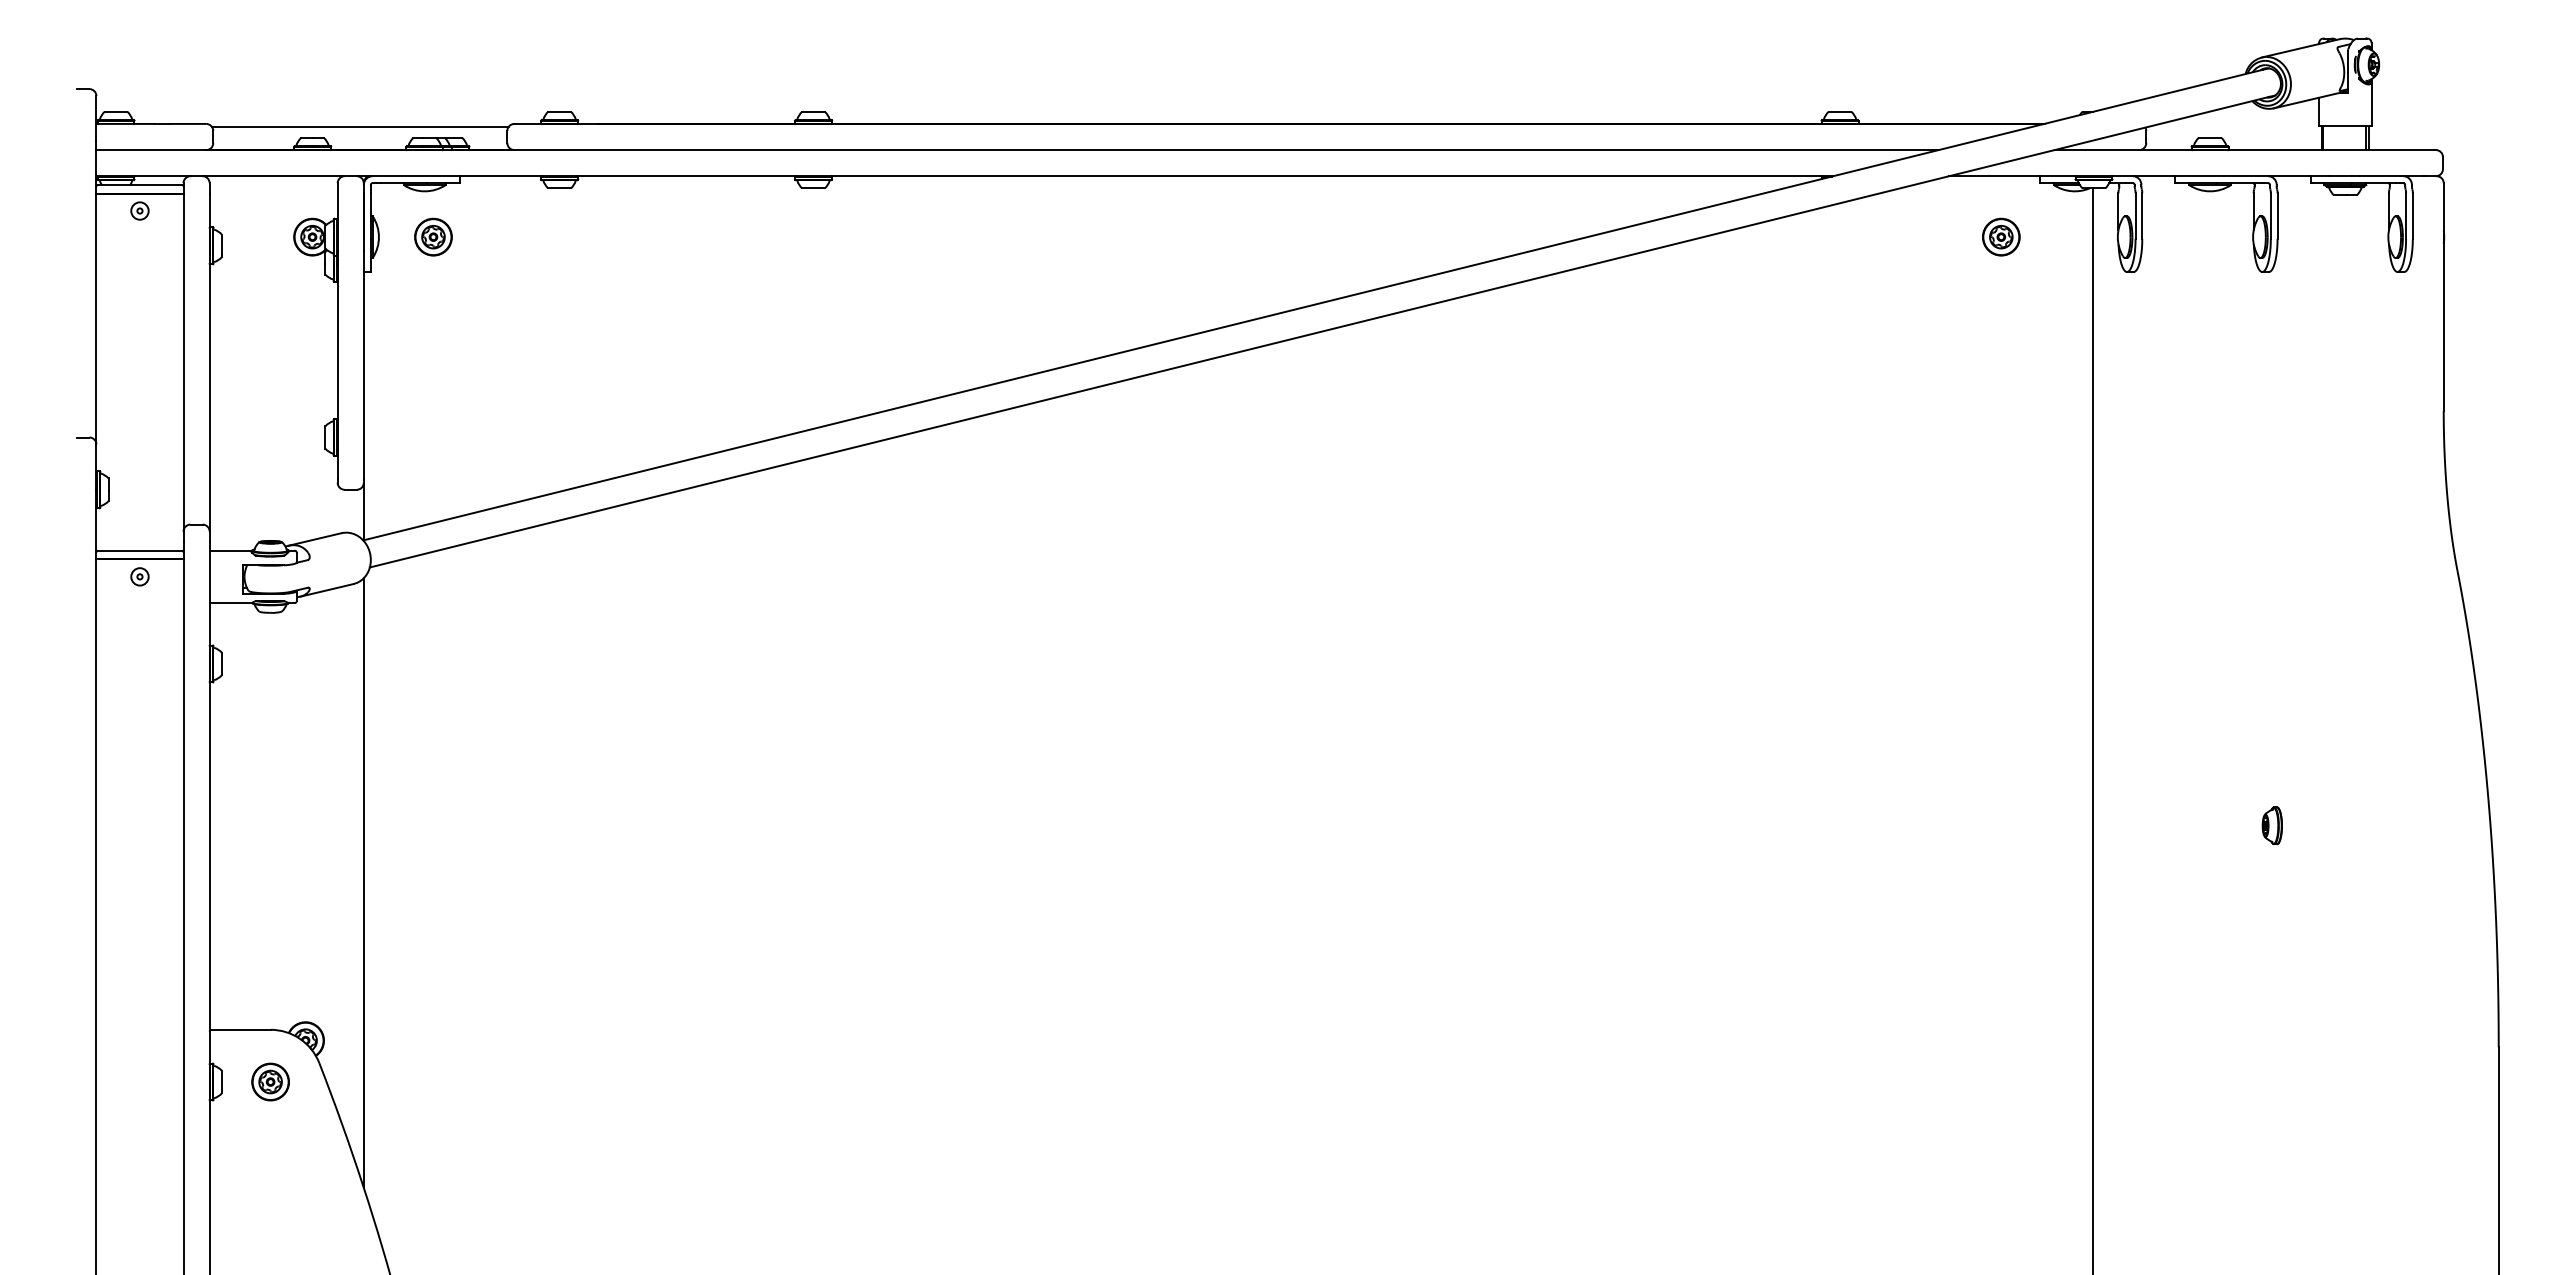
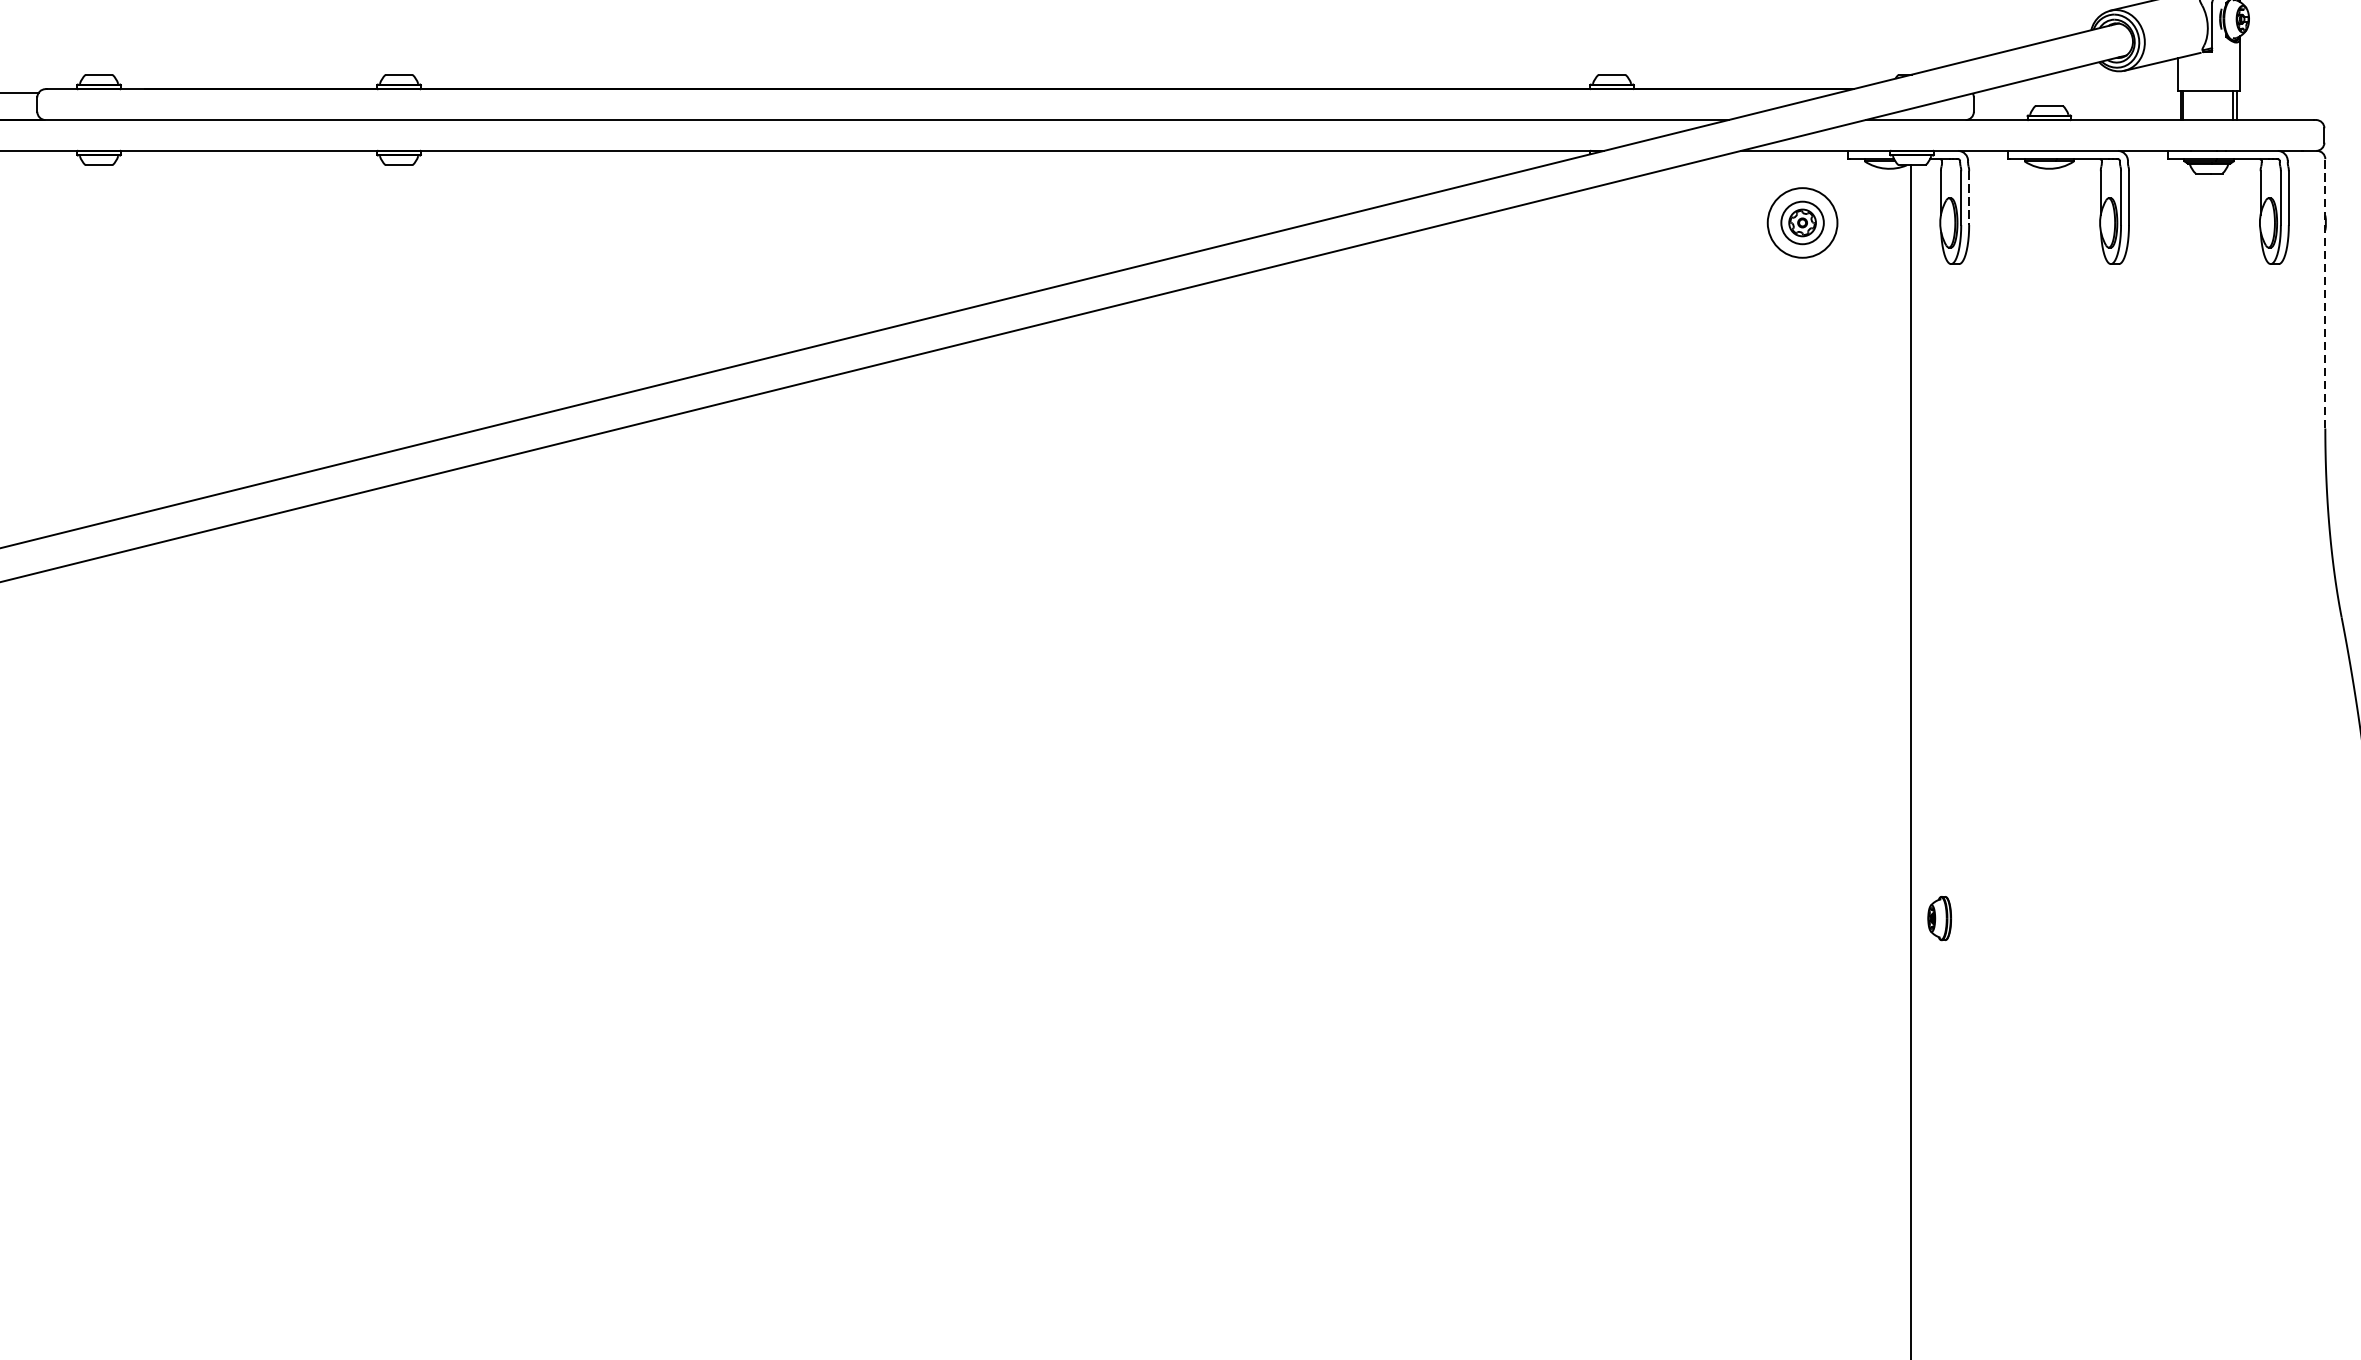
line: (2142, 216) -> (1969, 198), solid -> dashed
circle: (2000, 236) -> (1801, 222), size x1.6
line: (2443, 297) -> (2325, 294), solid -> dashed
part: (2271, 825) -> (1938, 918), moved

